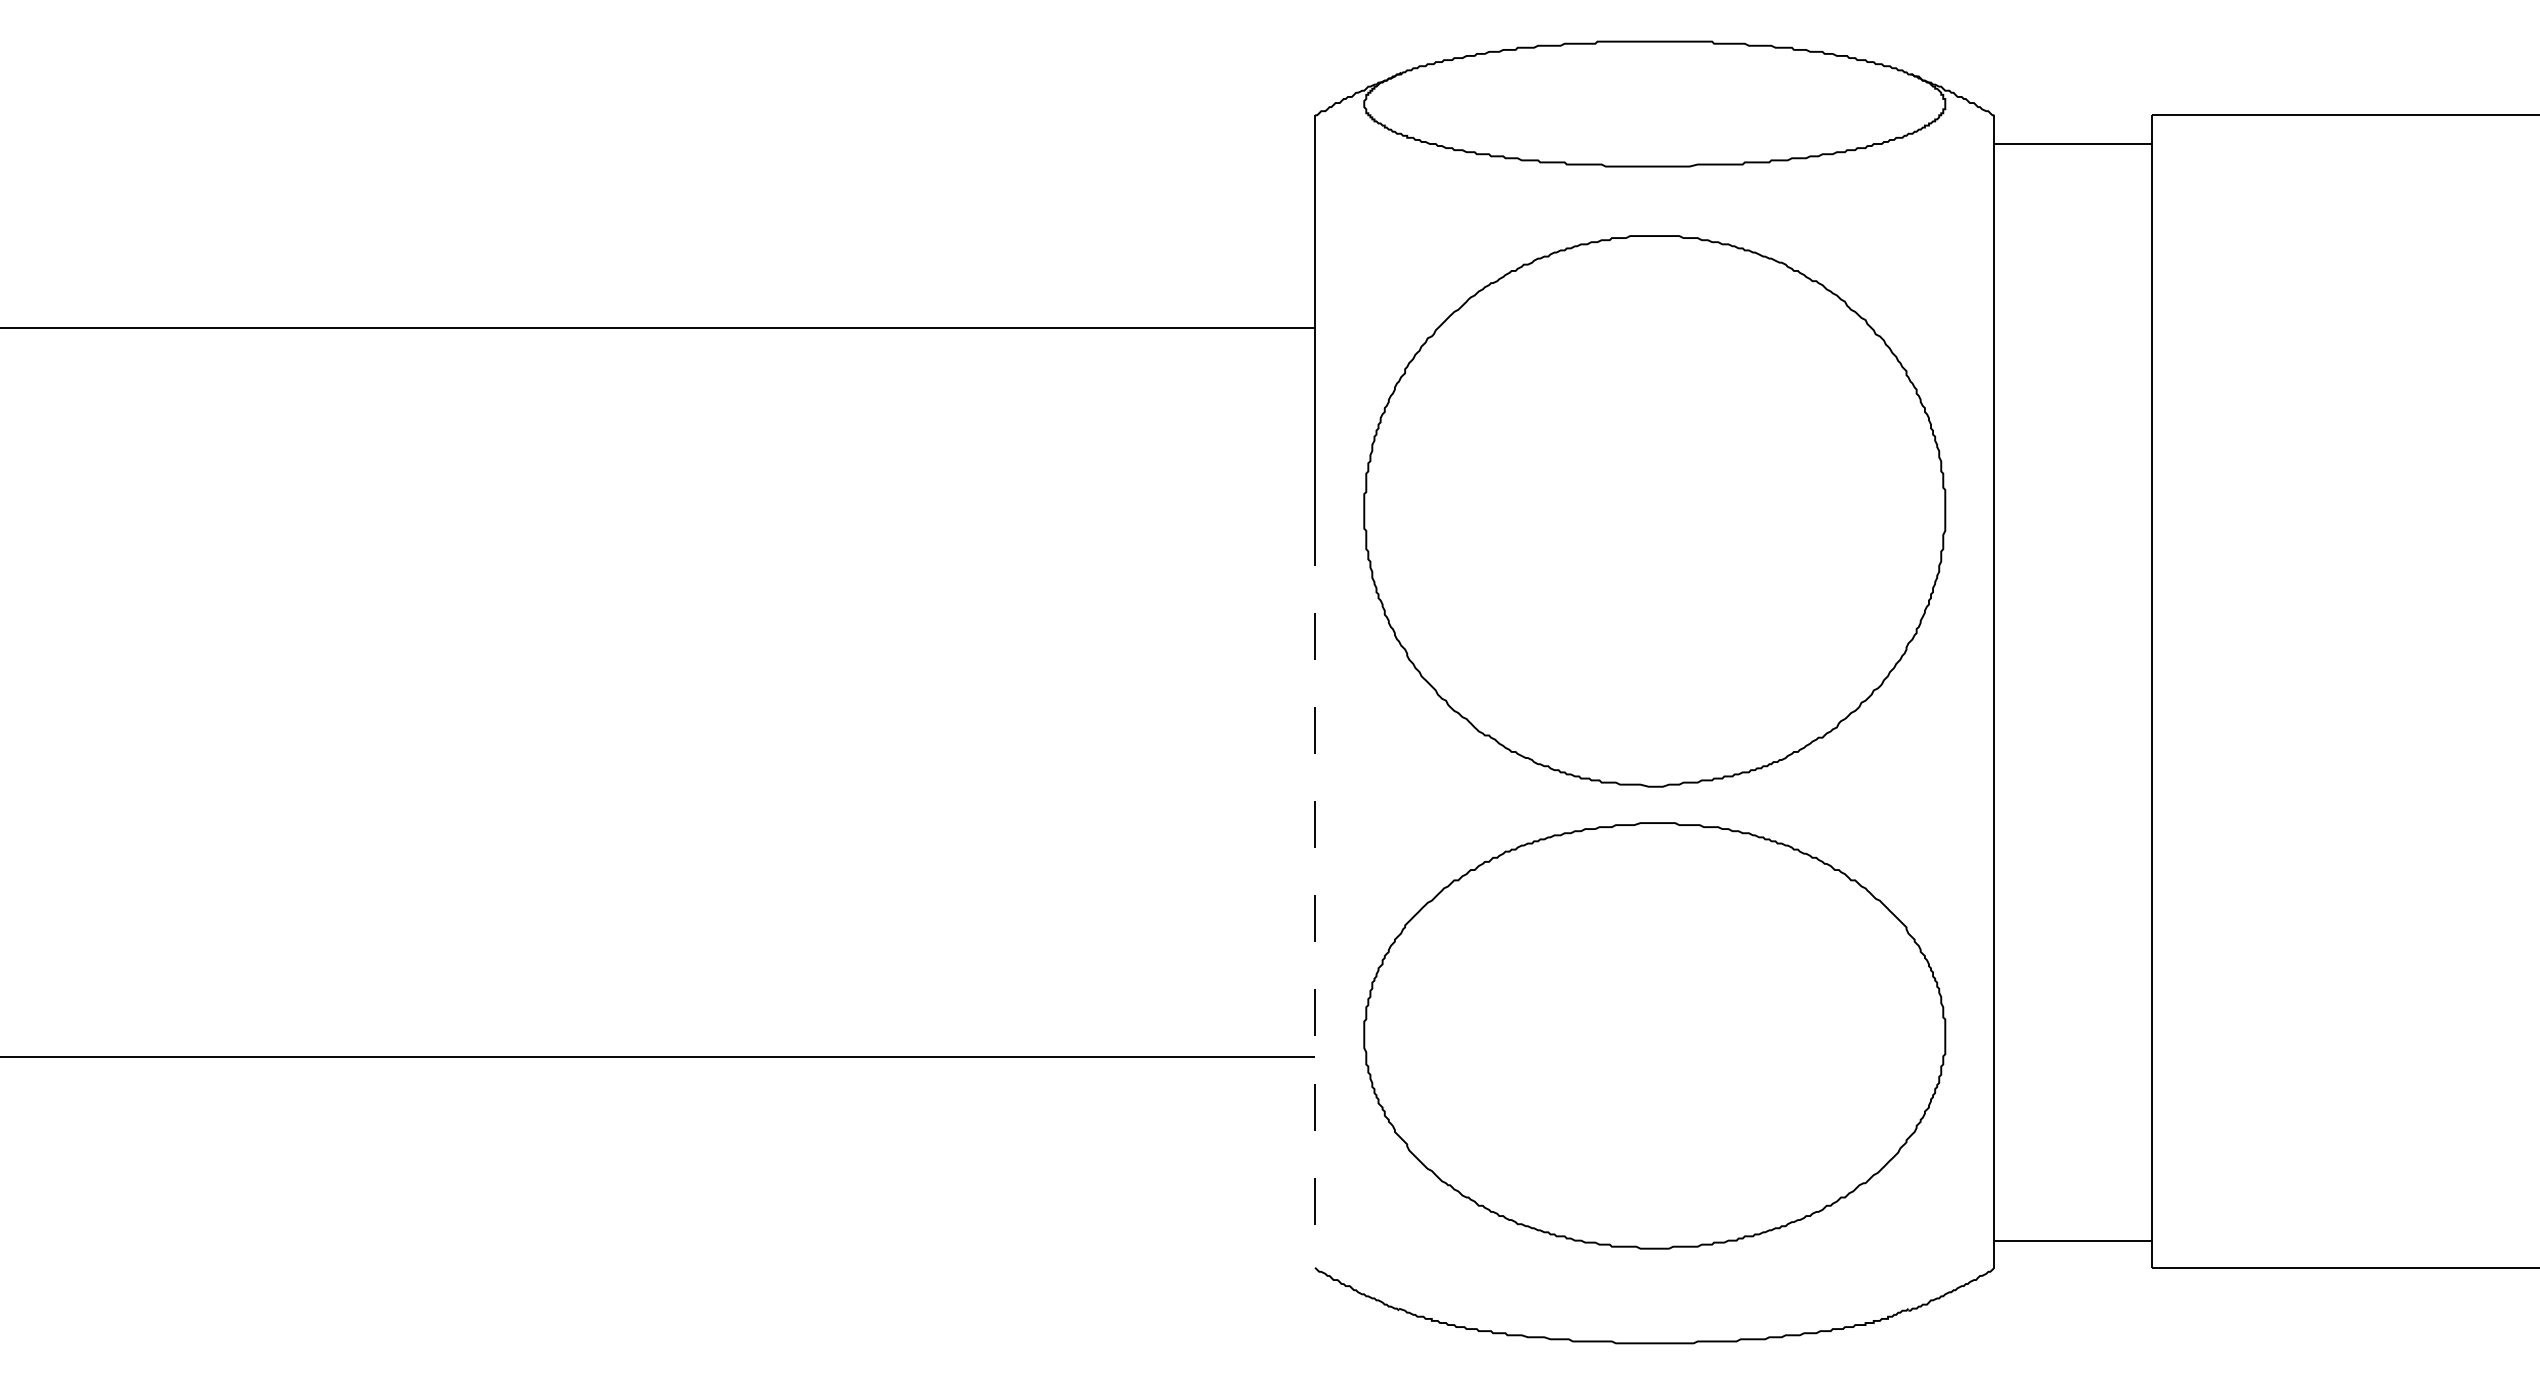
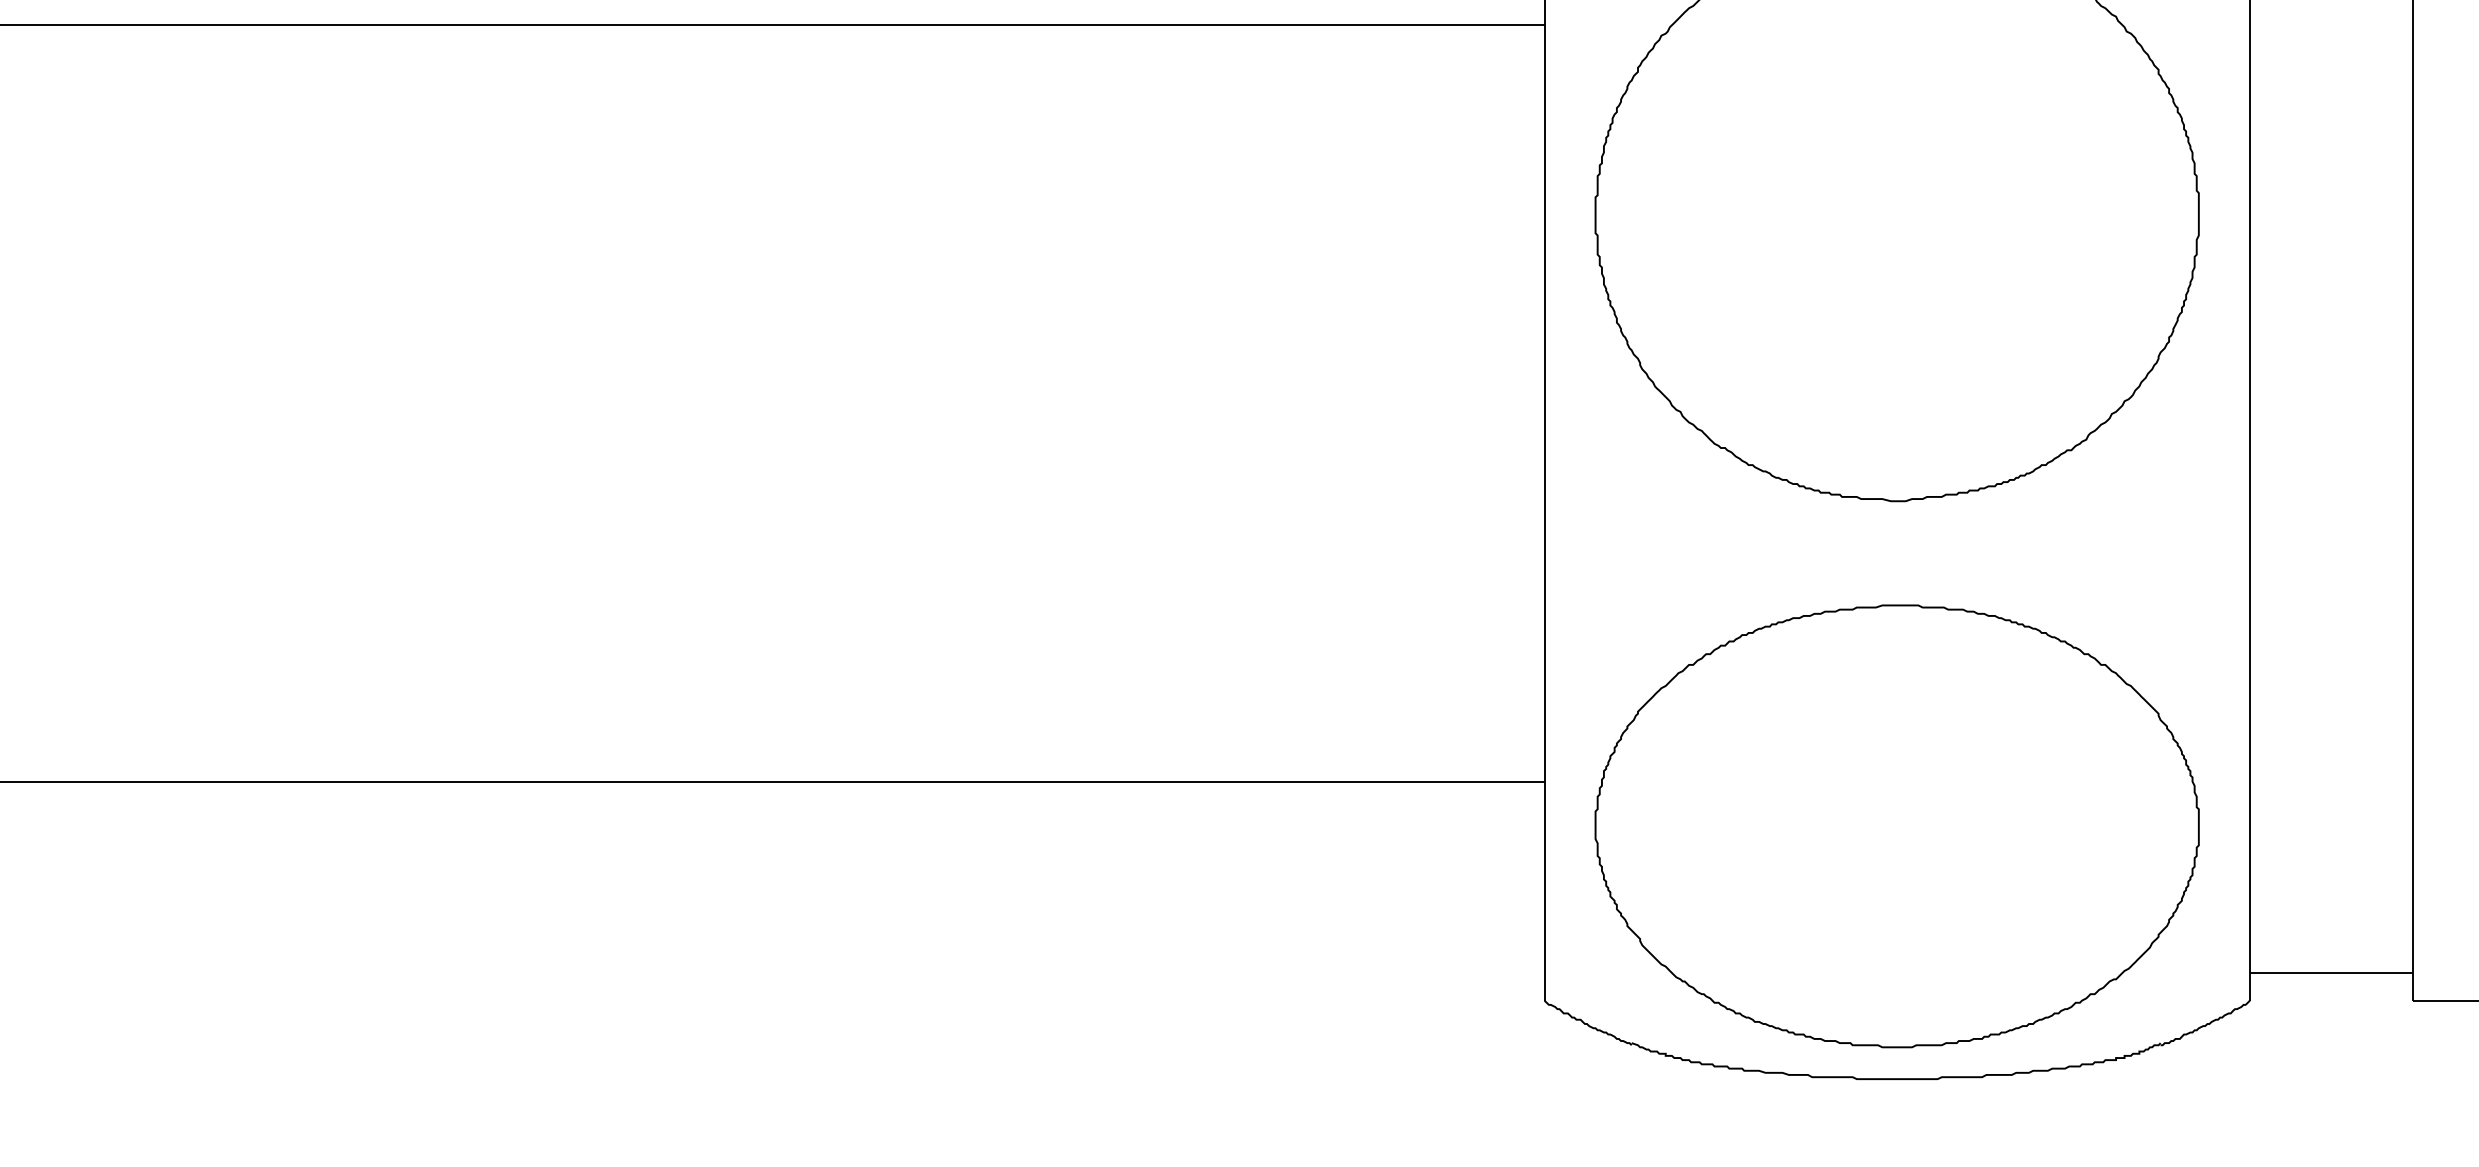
line: (1315, 893) -> (1544, 612), dashed -> solid
part: (1654, 1035) -> (1896, 825), moved

